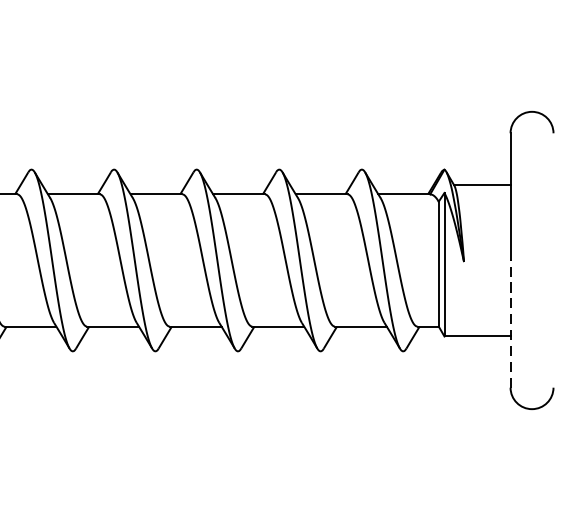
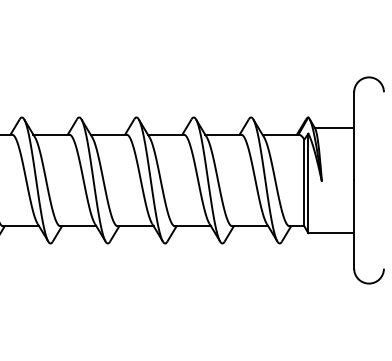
line: (511, 323) -> (354, 224), dashed -> solid

